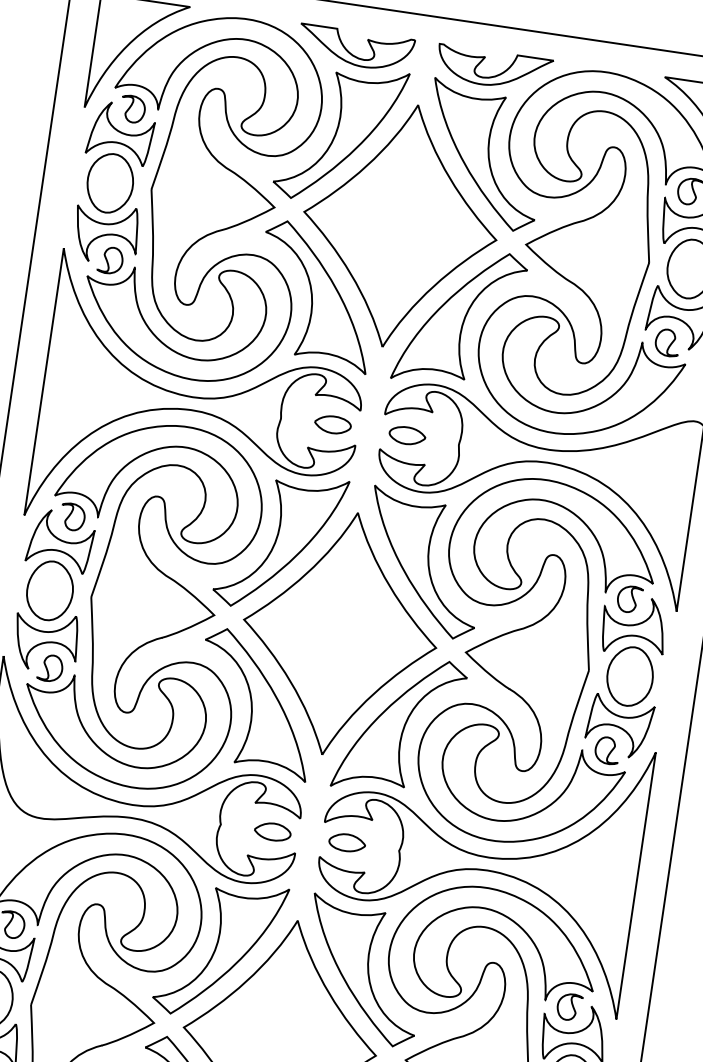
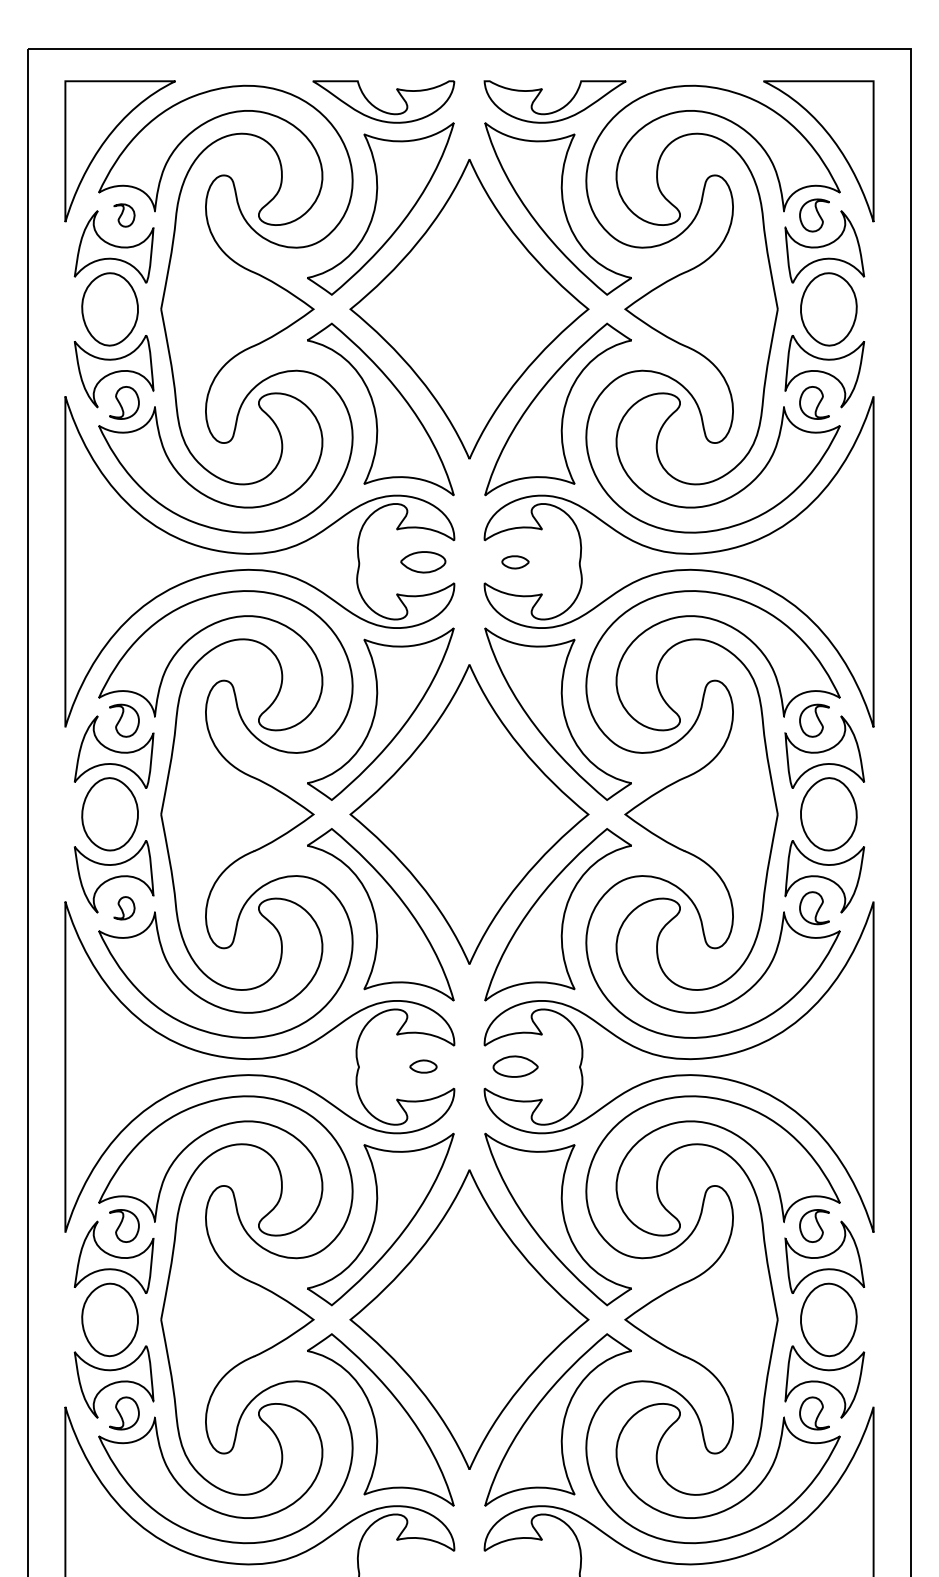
part: (133, 109) -> (124, 215), size x0.7
part: (407, 435) -> (515, 562), size x0.6
part: (50, 668) -> (124, 908), size x0.7
part: (272, 831) -> (423, 1066), size x0.6

